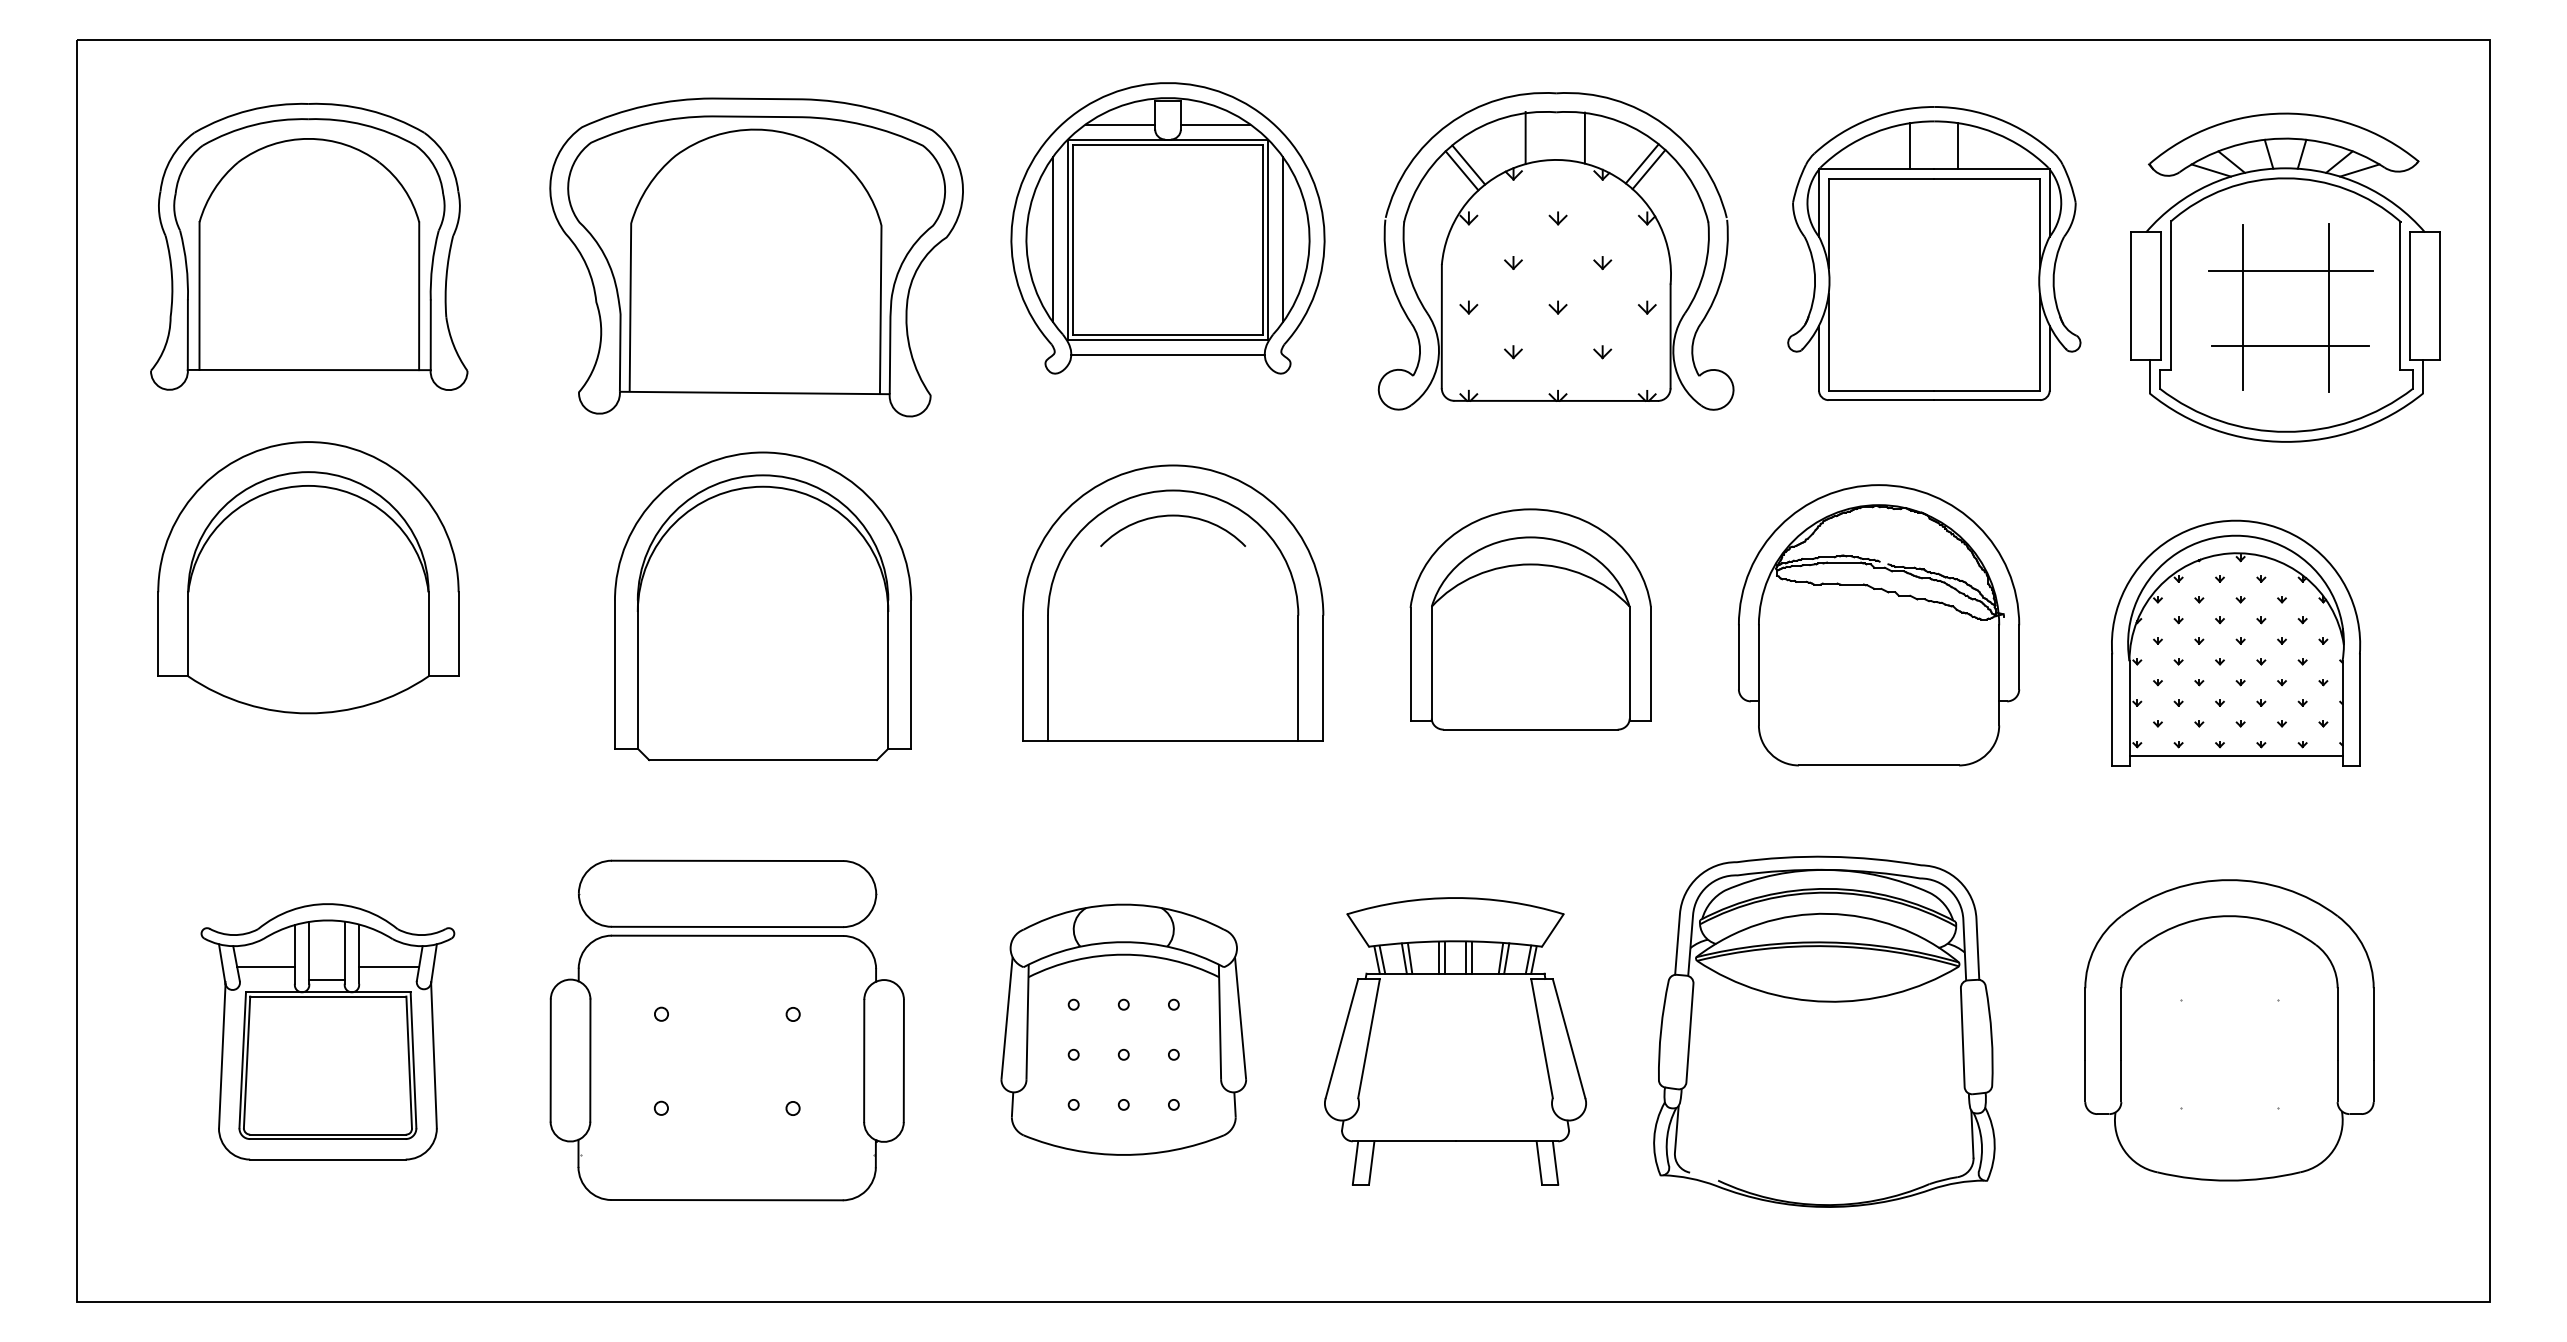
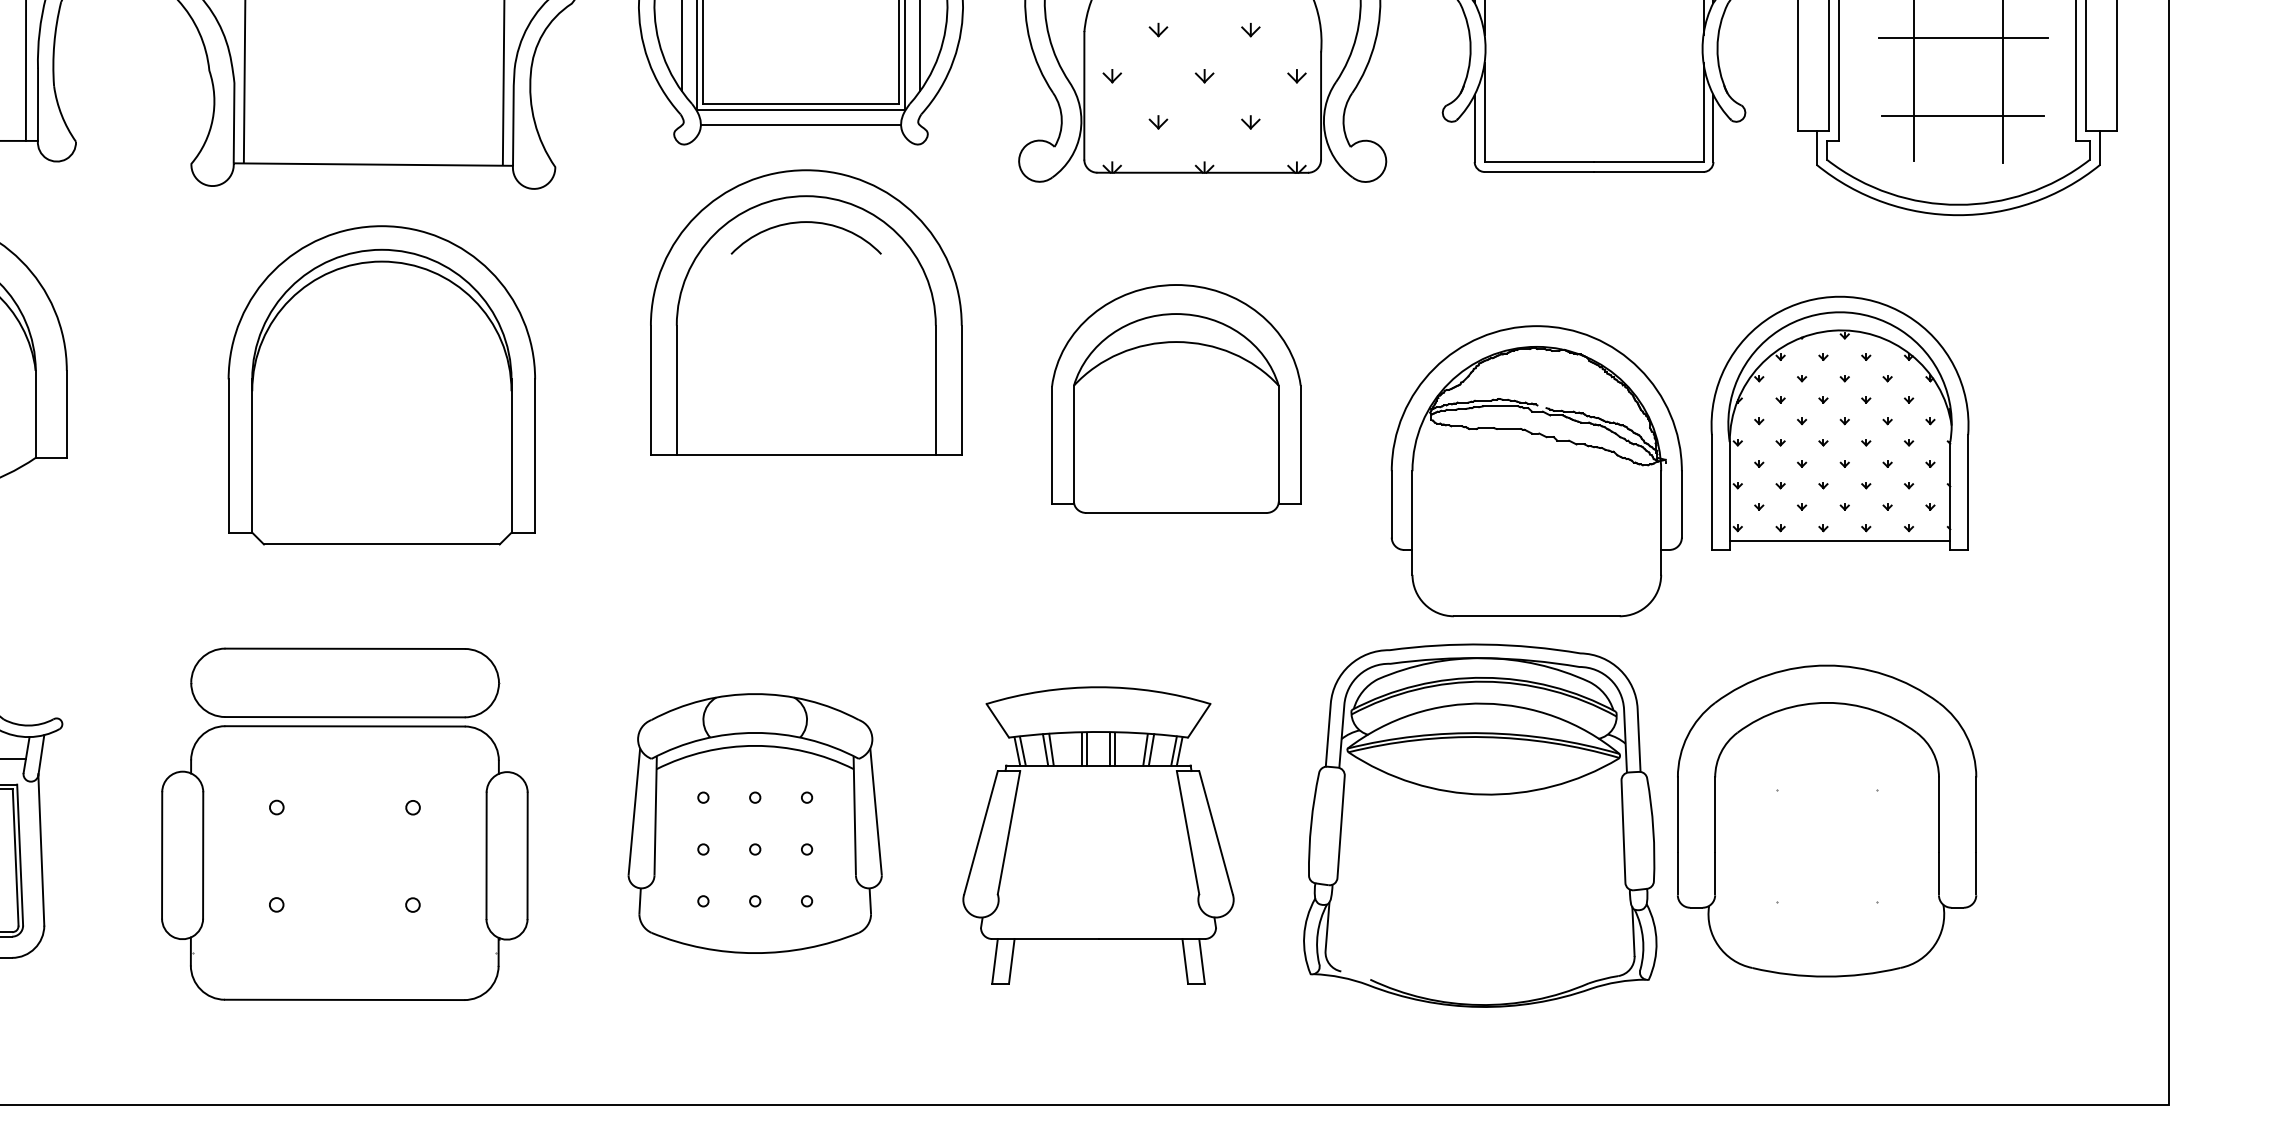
part: (1173, 602) -> (806, 312), moved
part: (1879, 625) -> (1537, 471), moved
part: (2236, 642) -> (1840, 422), moved
part: (2229, 1030) -> (1827, 821), moved

